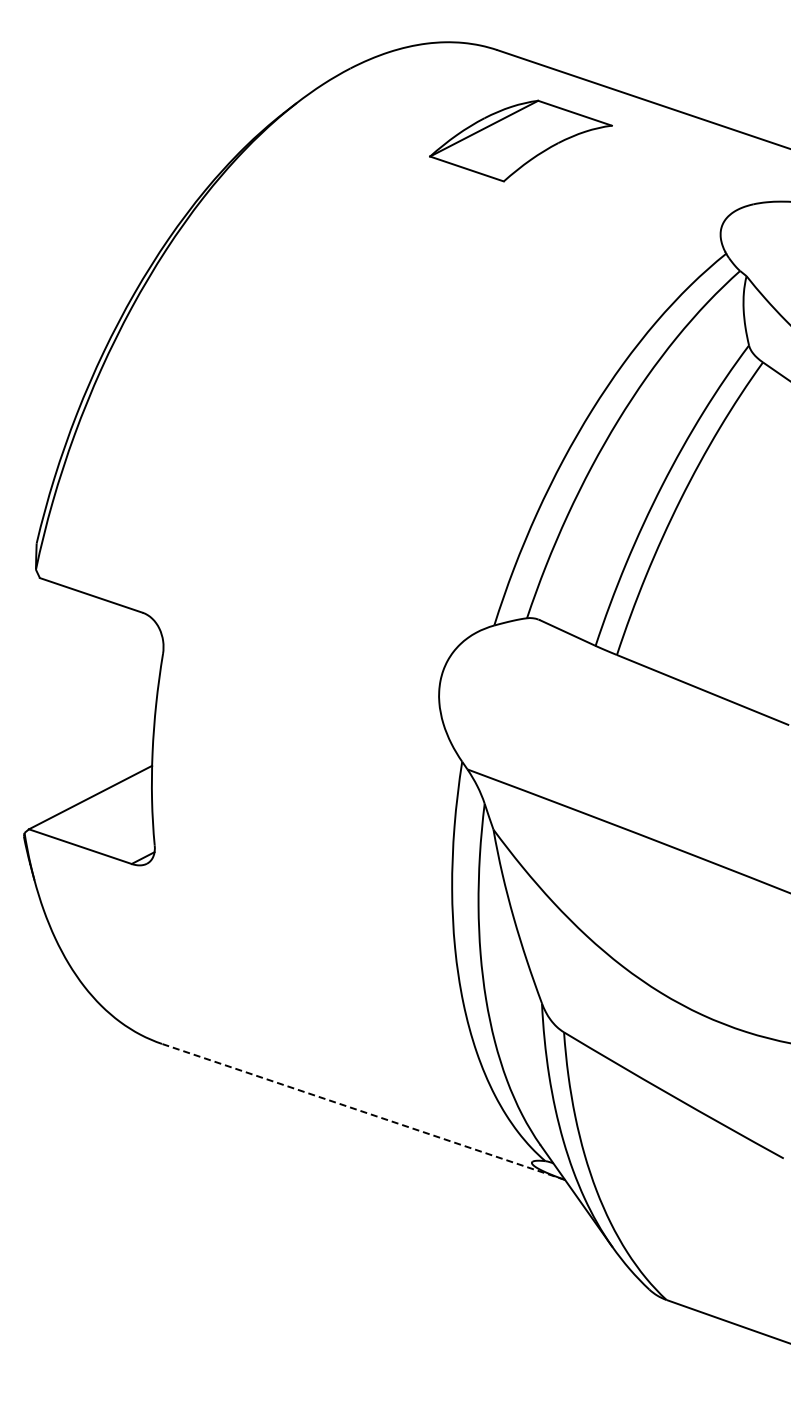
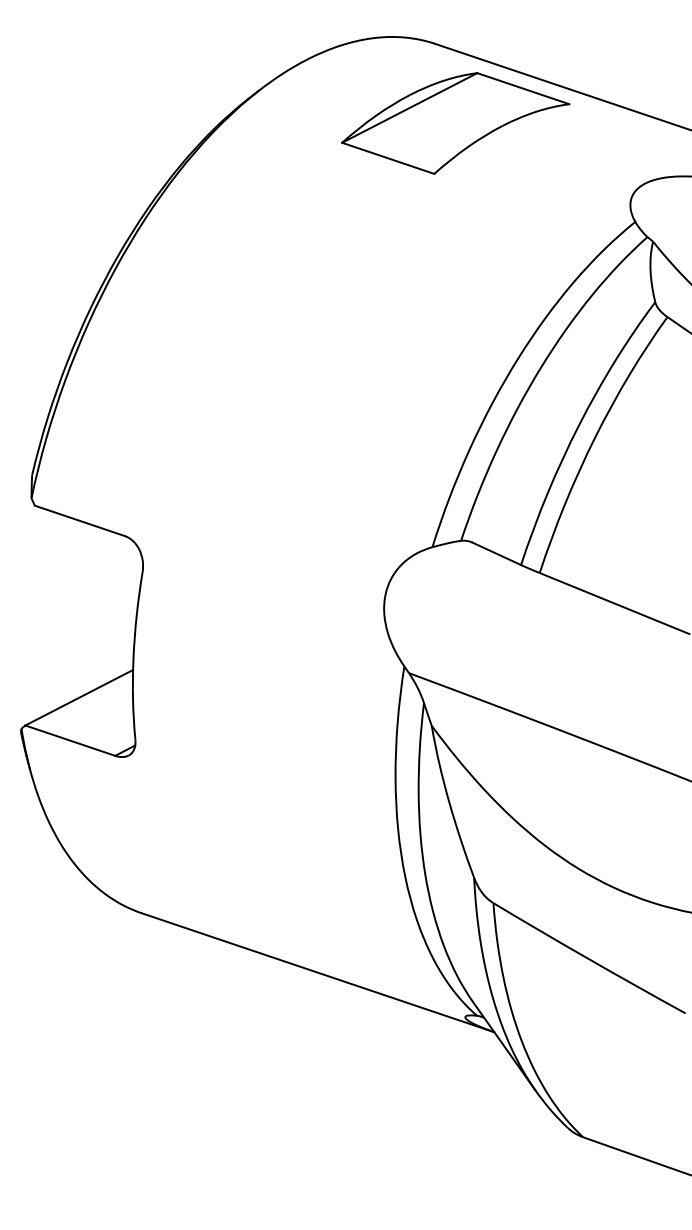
part: (520, 140) -> (455, 122), size x1.43
line: (363, 1111) -> (318, 972), dashed -> solid

